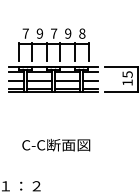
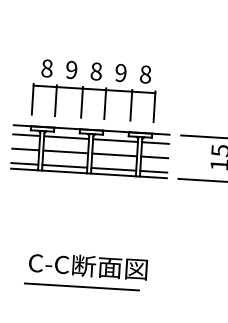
text: (25, 33) -> (46, 68), 7 -> 8
text: (54, 33) -> (97, 71), 7 -> 8
line: (53, 157) -> (82, 287), added

